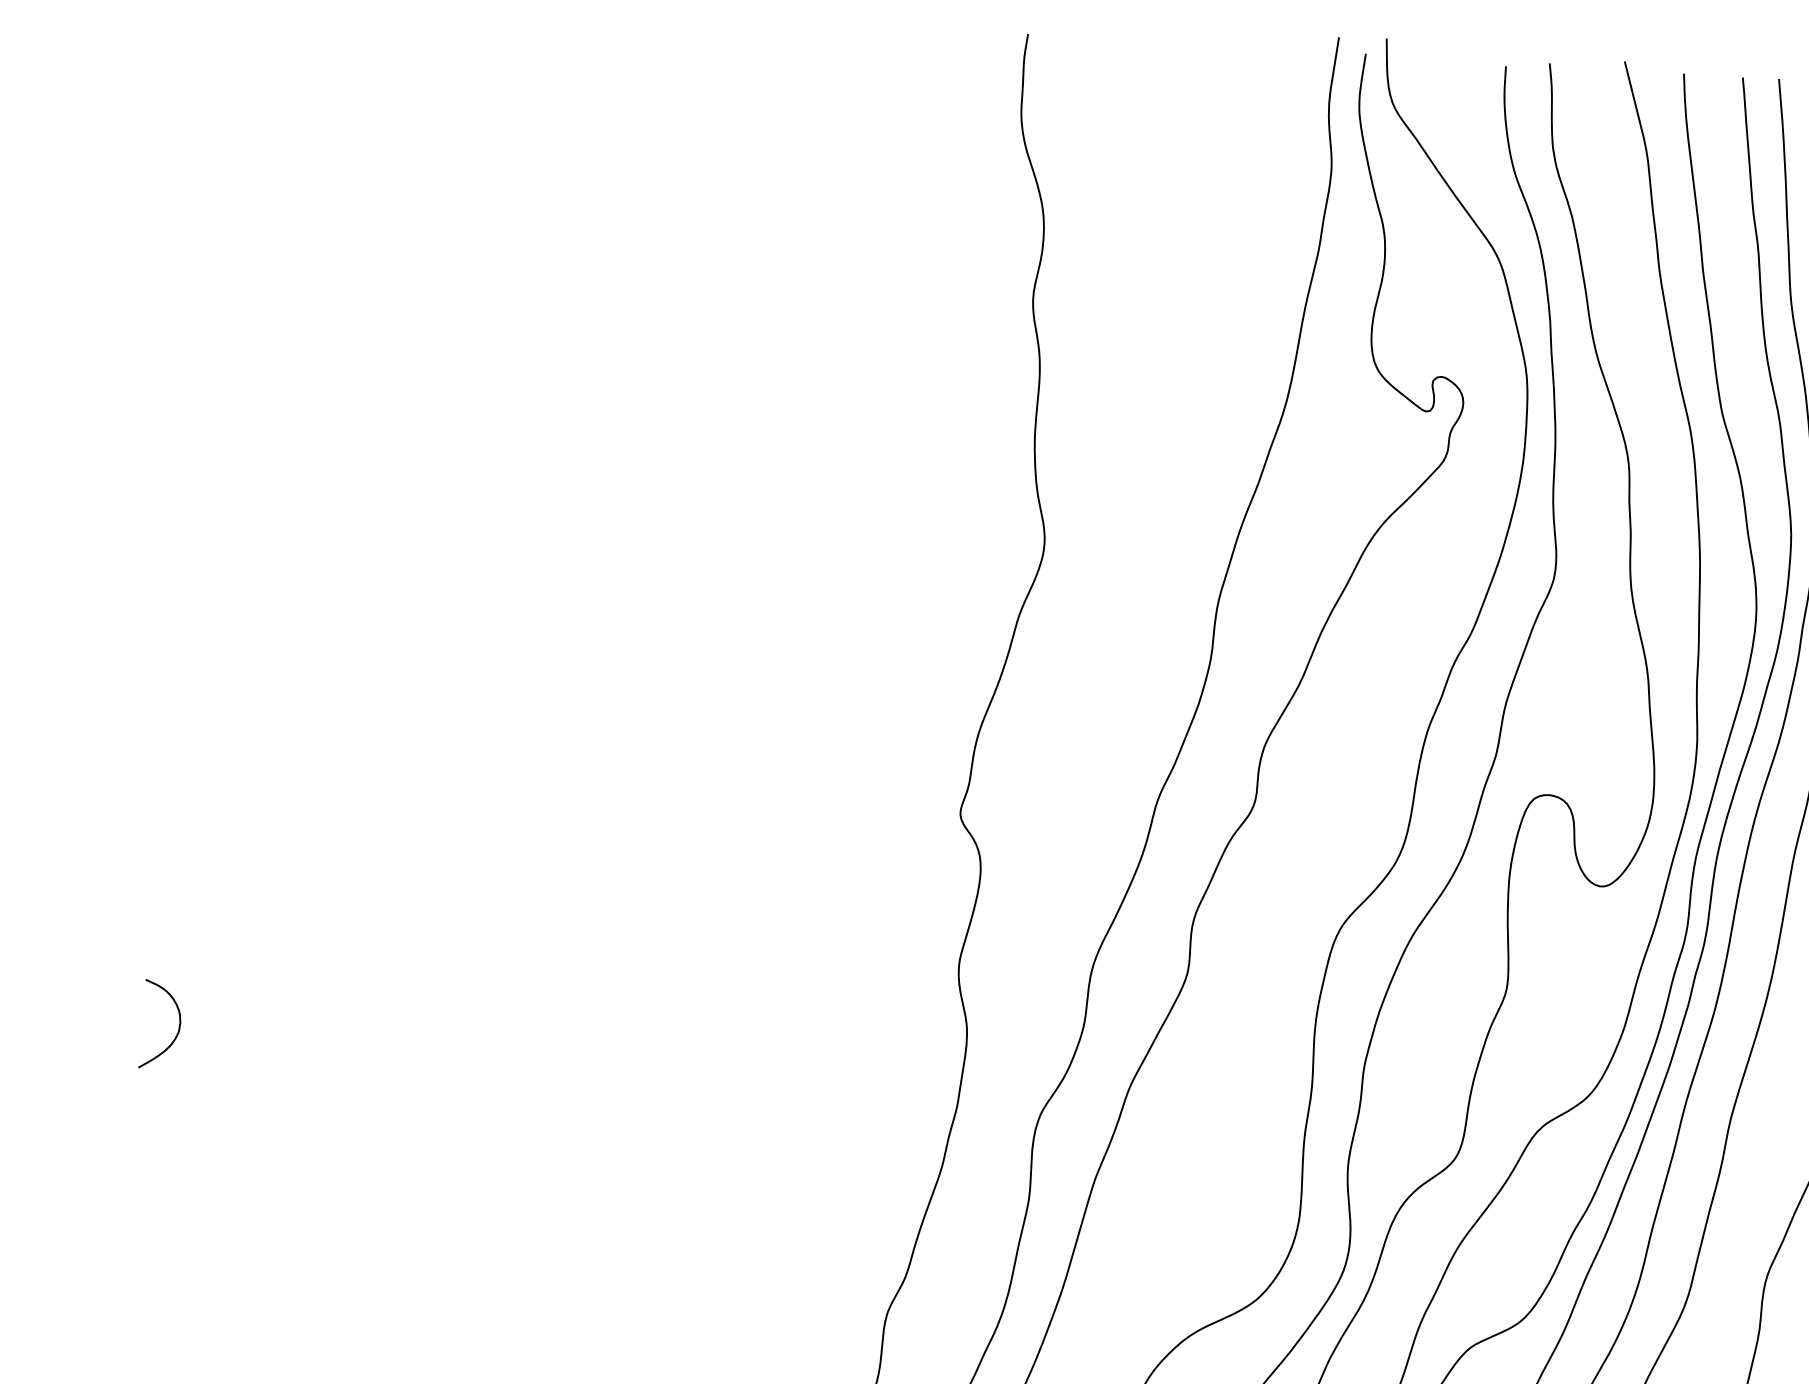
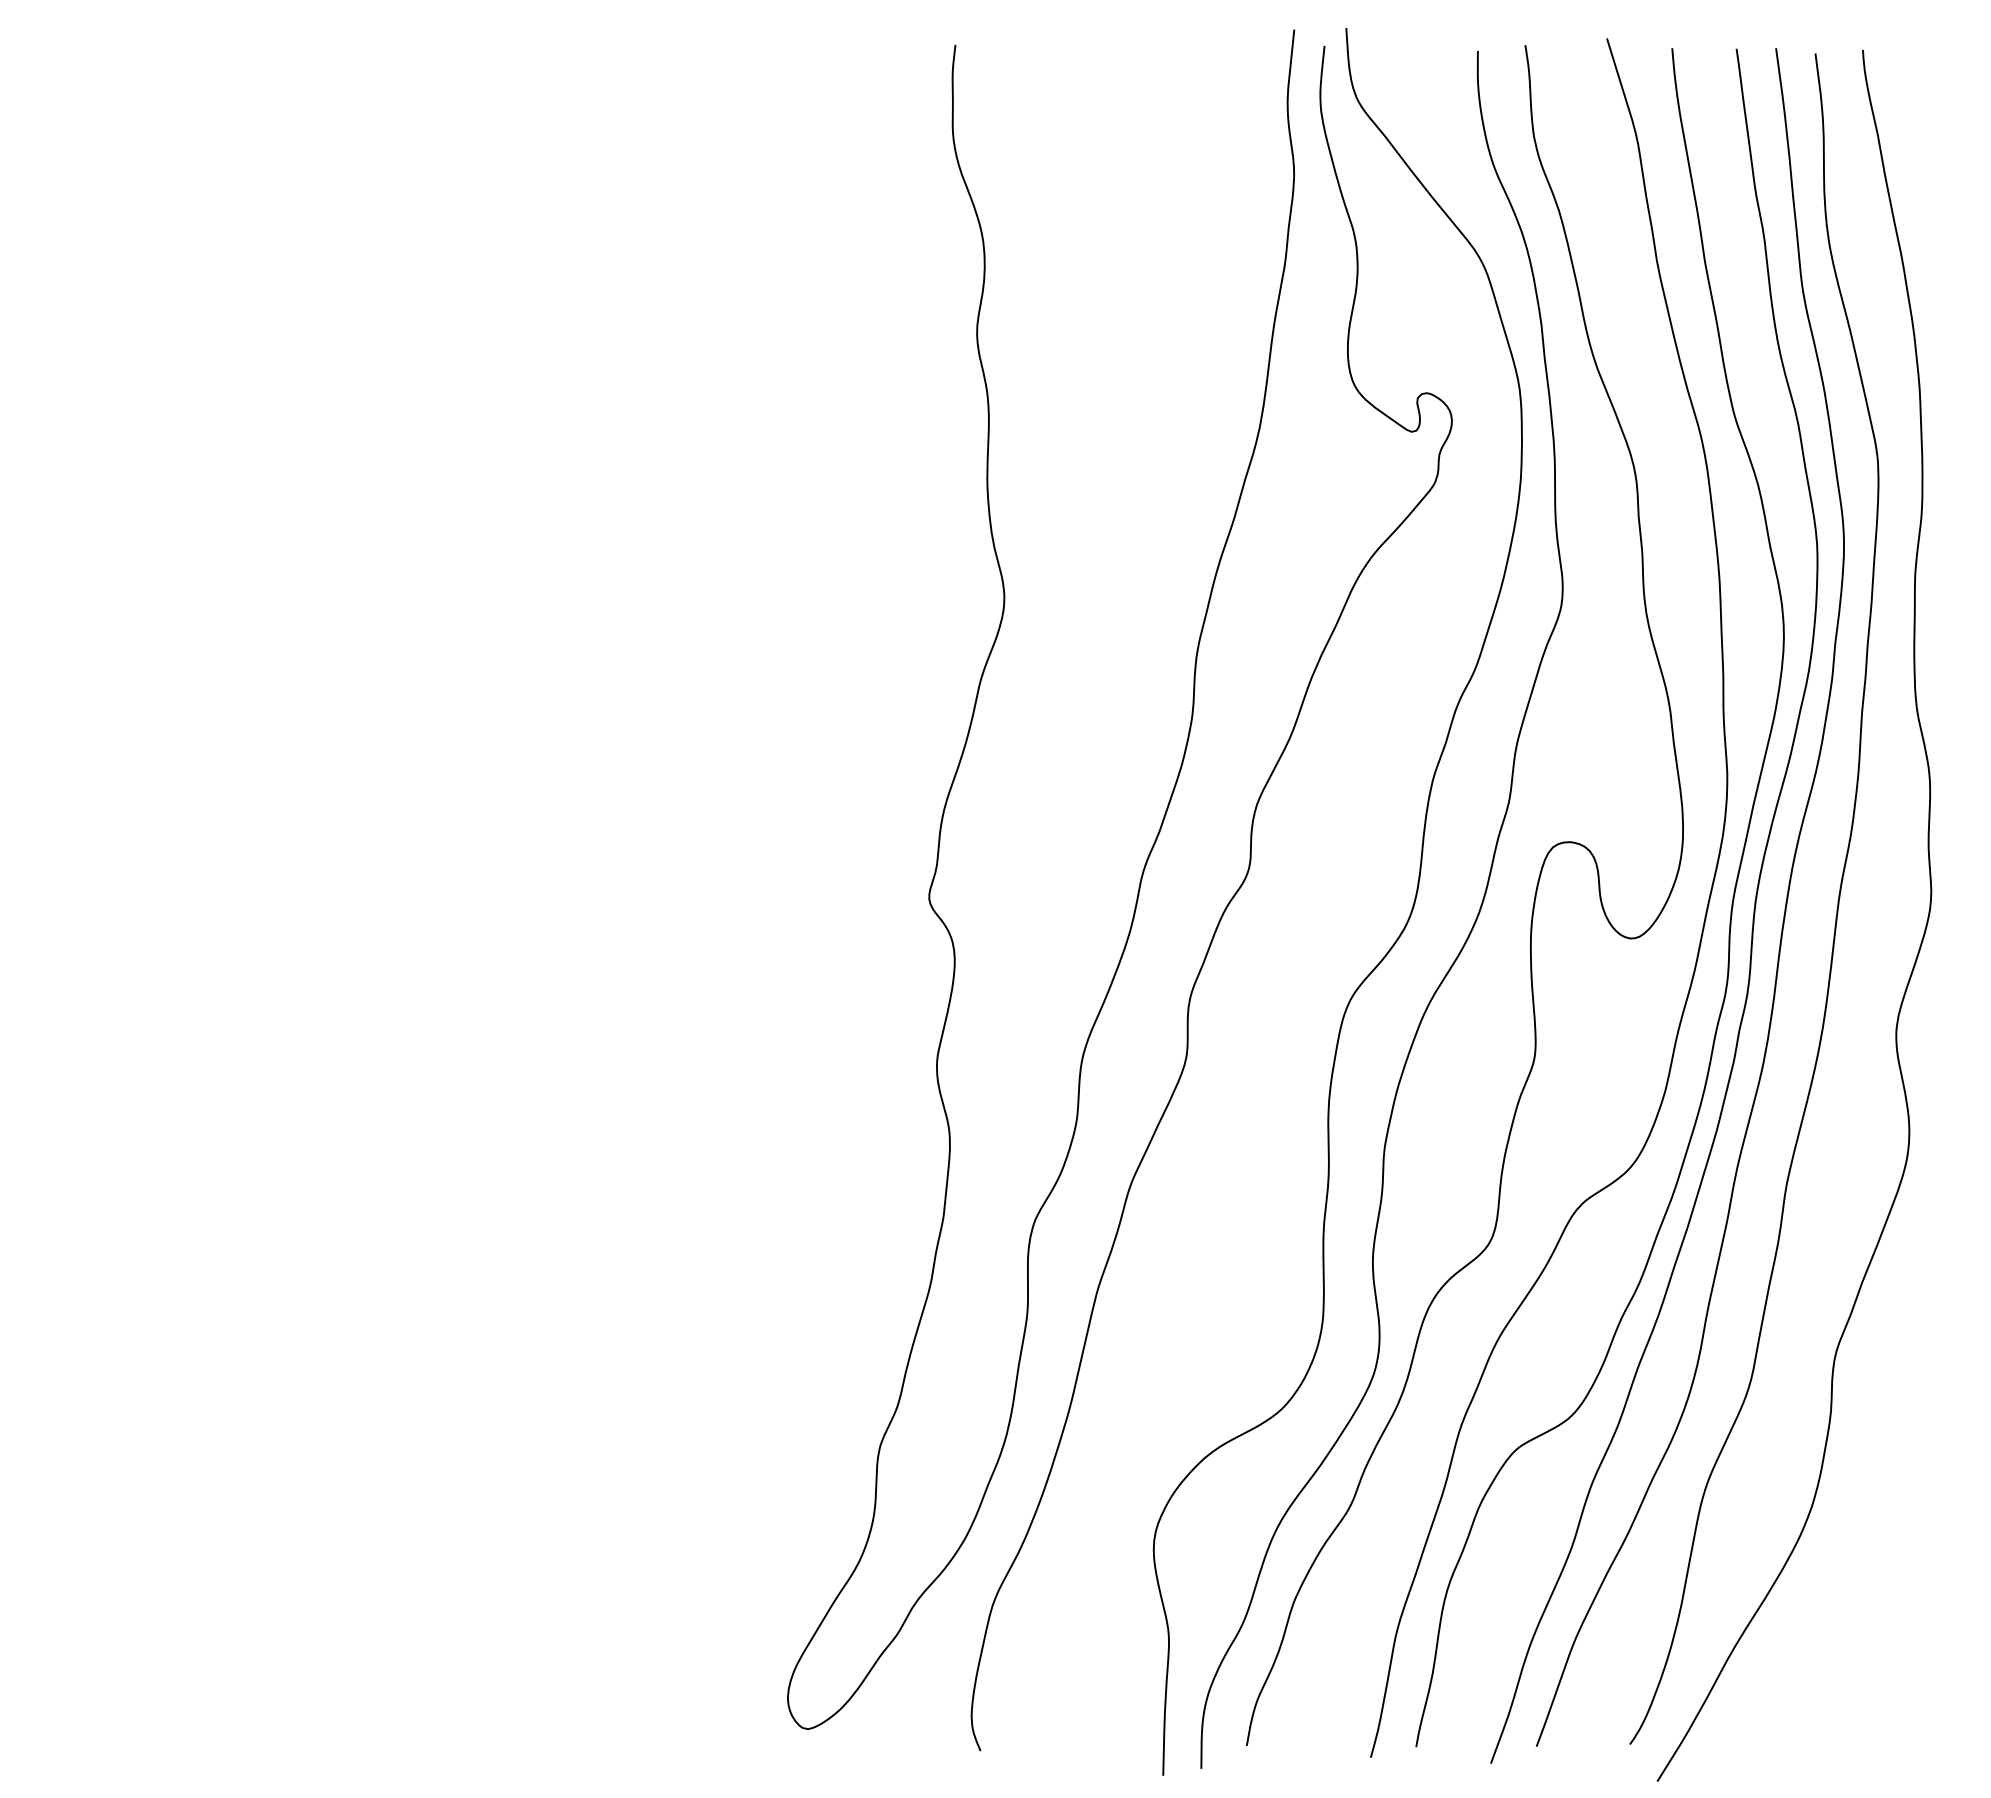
curve: (178, 1027) -> (90, 1178), removed

